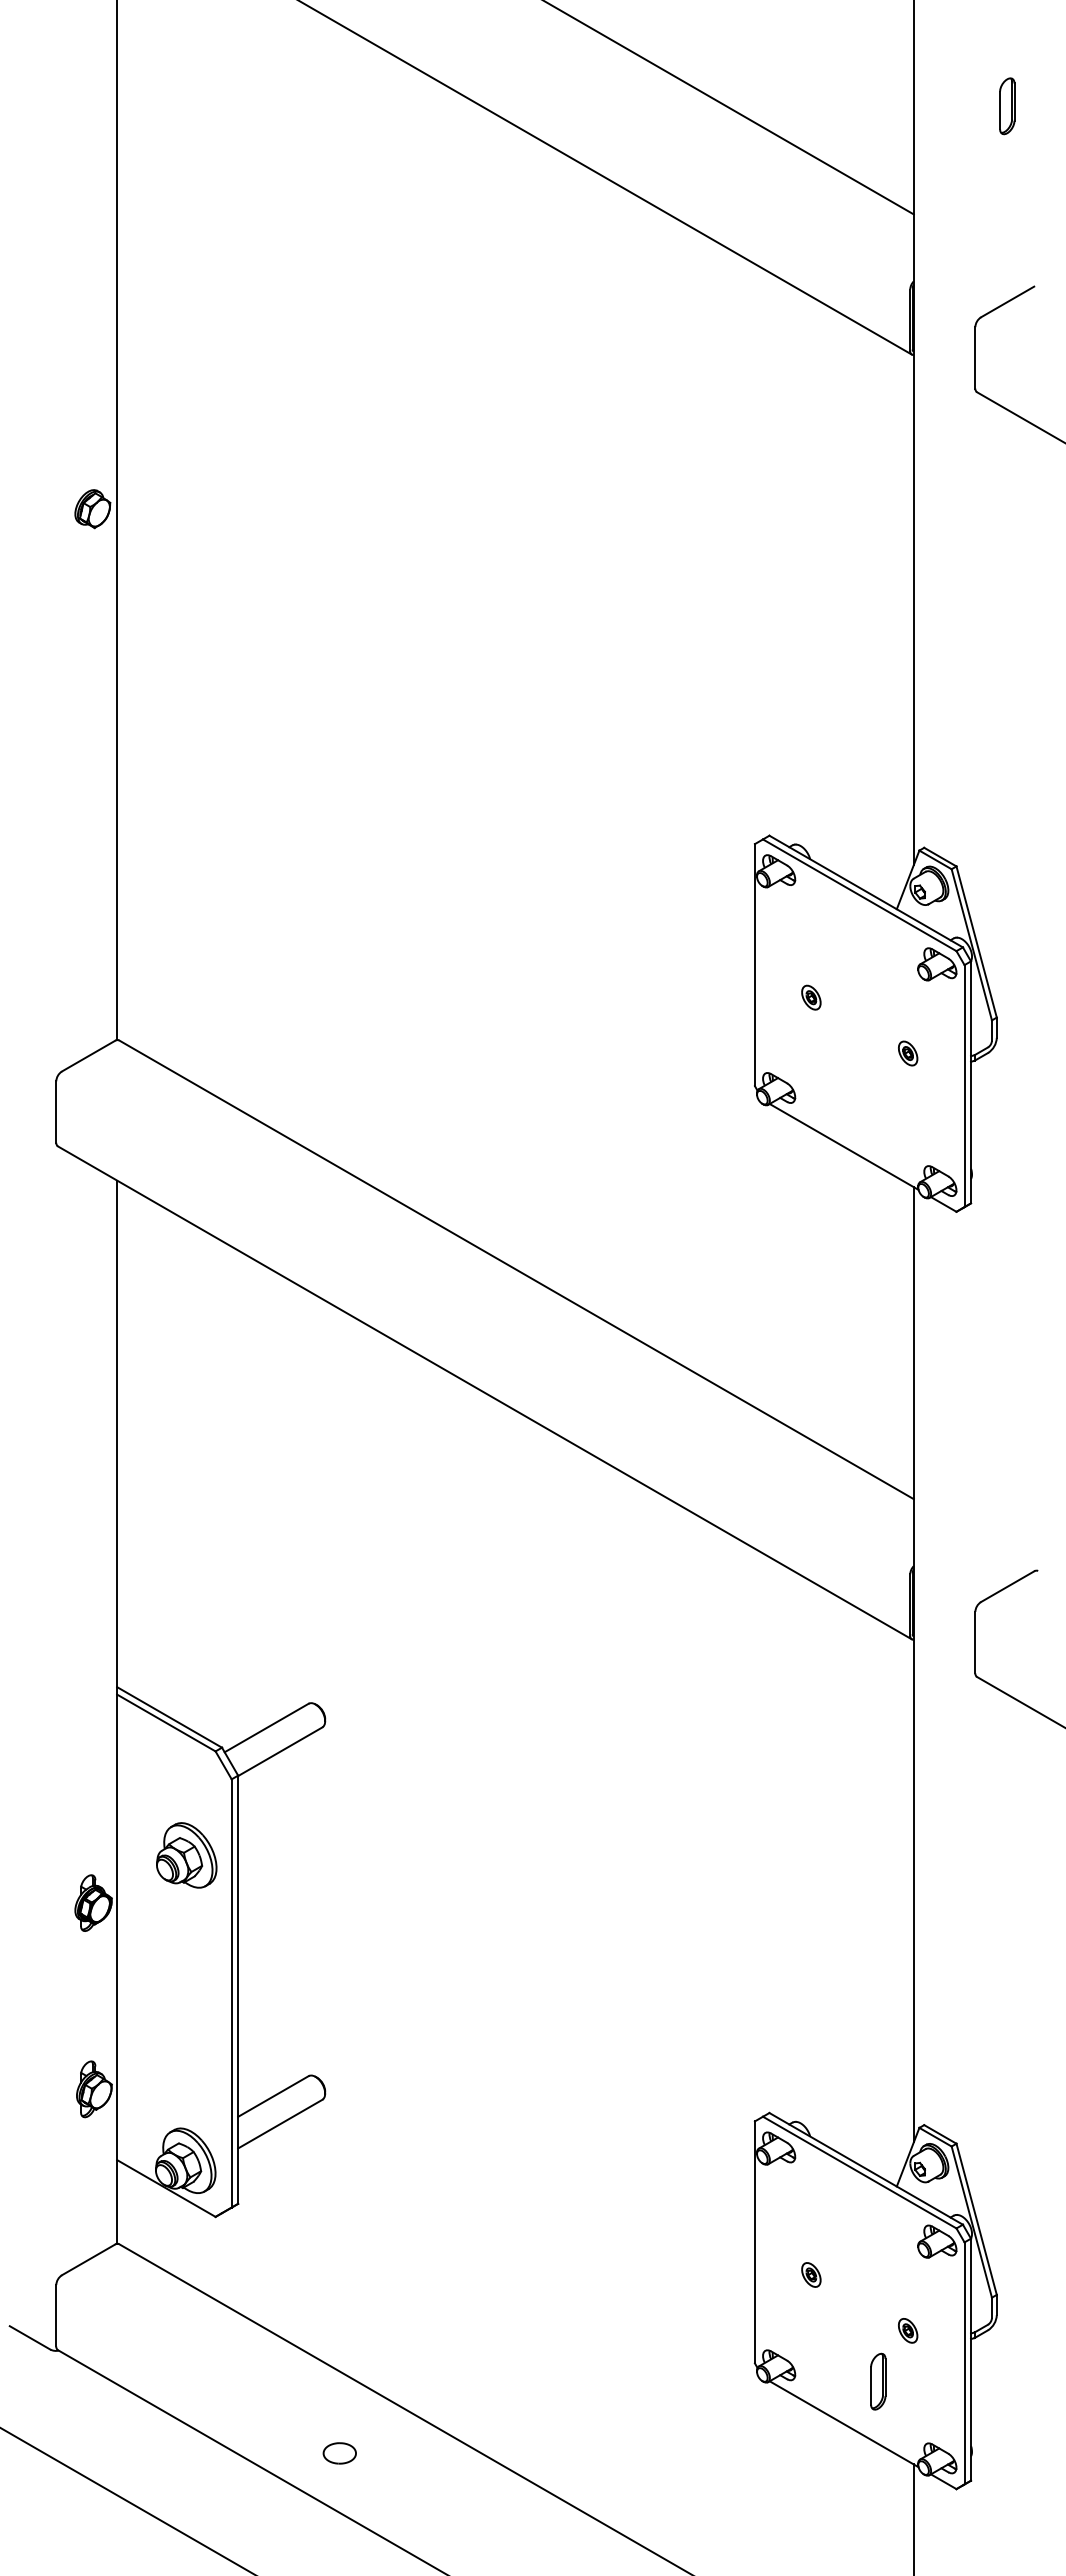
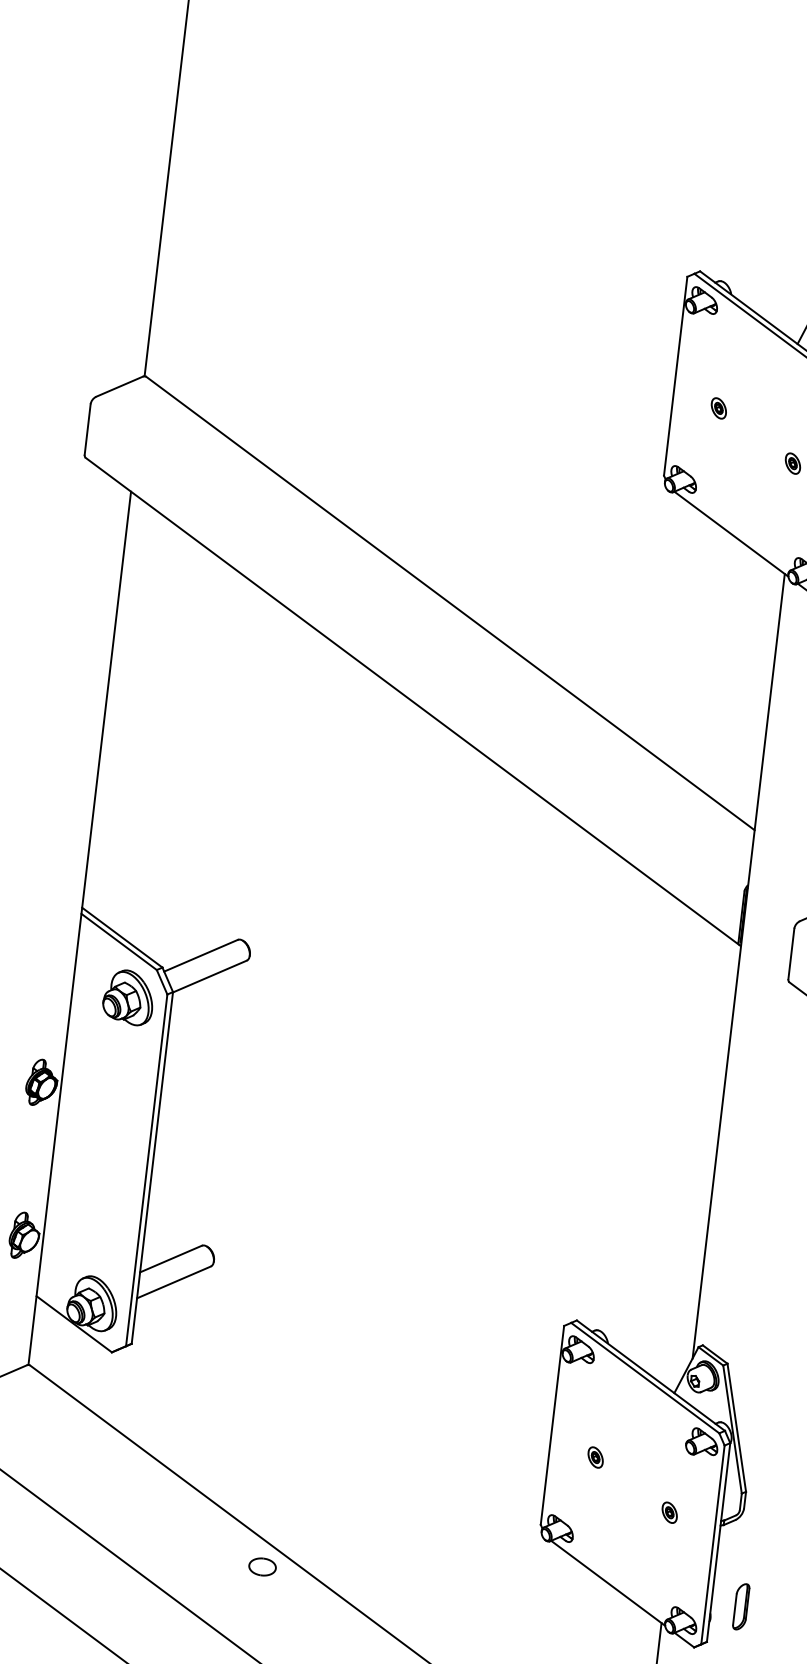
part: (186, 1855) -> (128, 997), moved
part: (878, 2381) -> (741, 1606), moved
part: (339, 2453) -> (262, 1567), moved

